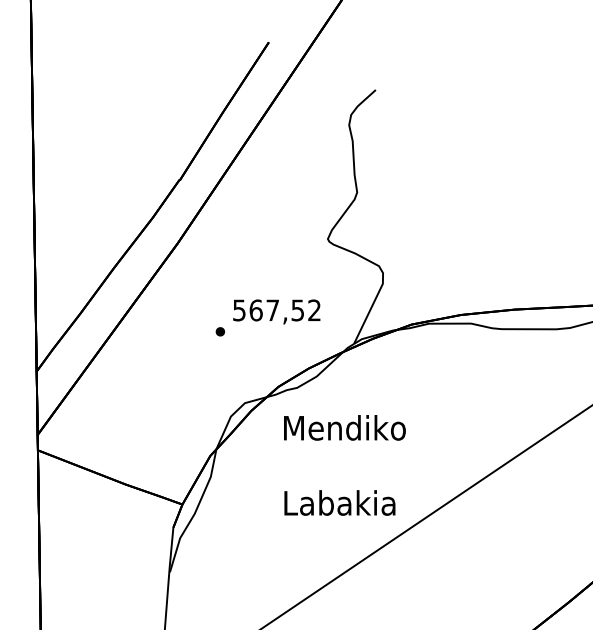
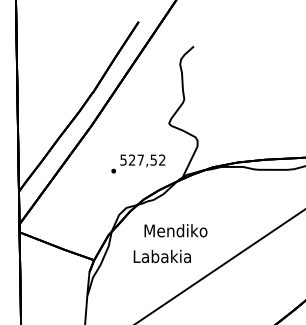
text: (254, 309) -> (131, 159), 567,52 -> 527,52
text: (343, 427) -> (175, 230), moved
text: (338, 501) -> (161, 255), moved

